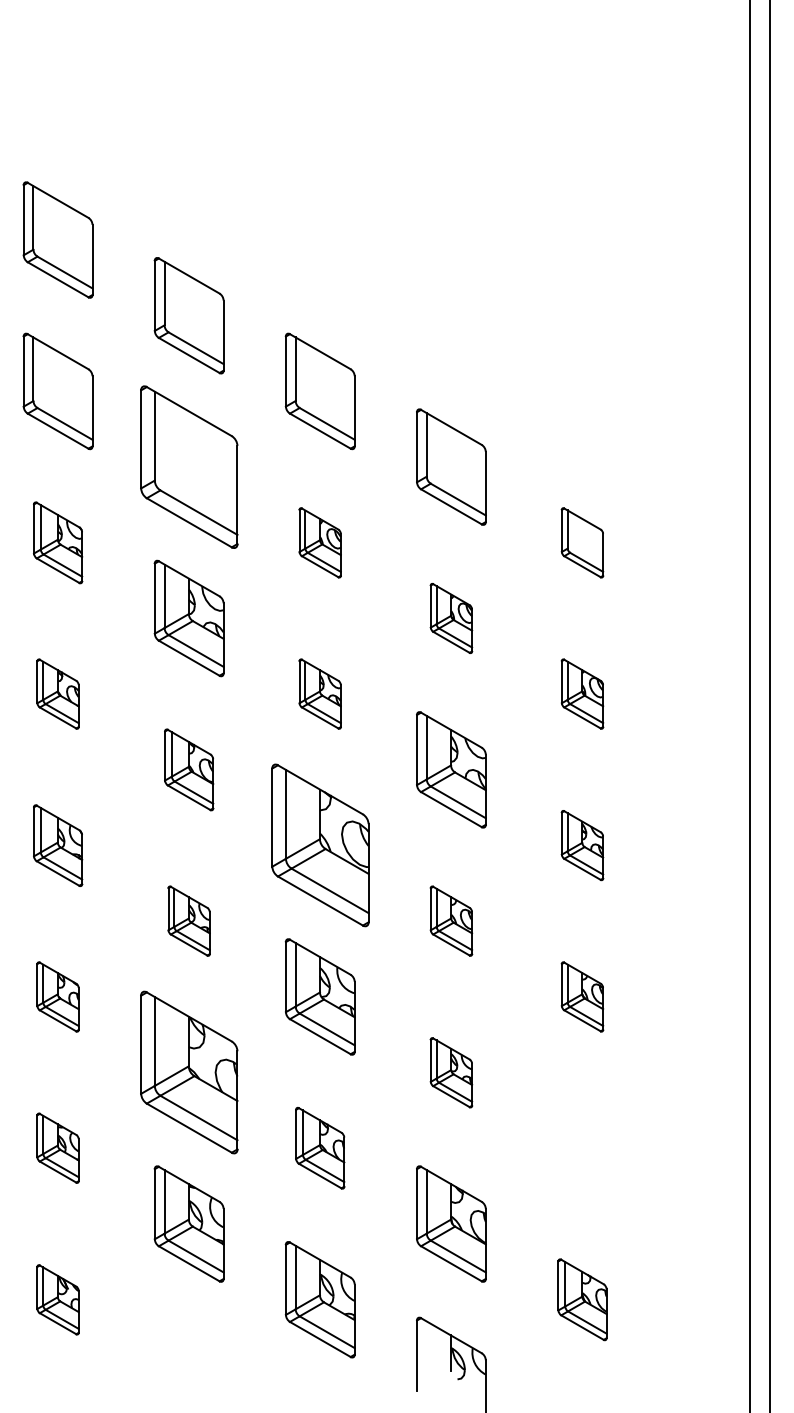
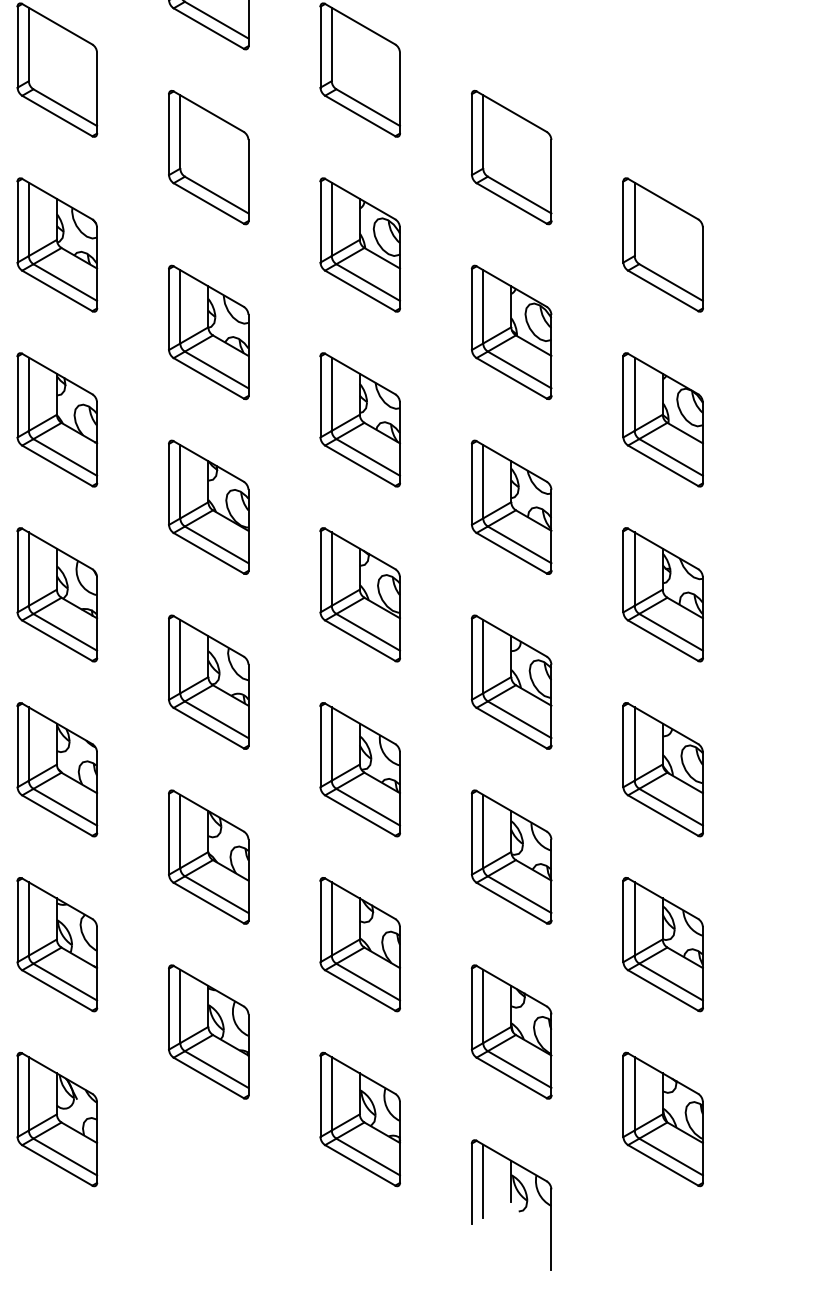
part: (188, 466) -> (207, 156), size x0.71
part: (57, 542) -> (56, 244), size x1.43
part: (319, 542) -> (359, 244), size x1.67
part: (582, 542) -> (663, 244), size x1.67
part: (451, 618) -> (511, 332), size x1.67
part: (57, 693) -> (56, 419), size x1.67
part: (319, 693) -> (359, 419), size x1.67
part: (582, 693) -> (663, 419), size x1.67
part: (188, 769) -> (207, 506), size x1.43
part: (57, 845) -> (56, 594), size x1.43
part: (319, 845) -> (359, 594), size x0.71
part: (582, 845) -> (663, 594), size x1.67
part: (188, 920) -> (207, 681), size x1.67
part: (451, 920) -> (511, 681), size x1.67
part: (57, 996) -> (56, 769), size x1.67
part: (582, 996) -> (663, 769), size x1.67
part: (188, 1072) -> (207, 856), size x0.71
part: (451, 1072) -> (511, 856), size x1.67
part: (57, 1147) -> (56, 943), size x1.67
part: (319, 1147) -> (359, 943), size x1.43
part: (582, 1147) -> (663, 943), added
part: (57, 1299) -> (56, 1119), size x1.67
part: (582, 1299) -> (663, 1119), size x1.43
line: (426, 1353) -> (482, 1181), added

